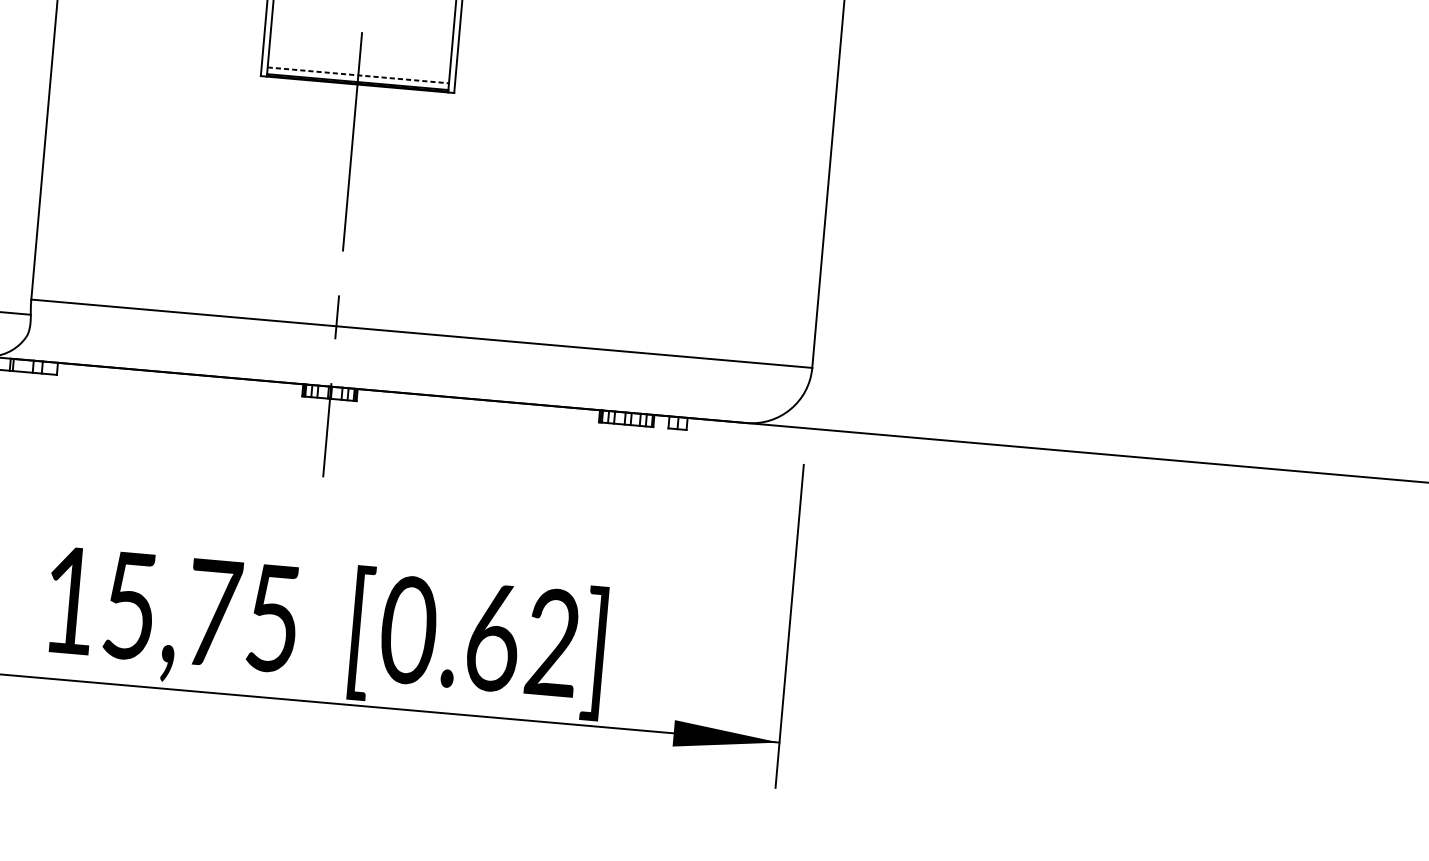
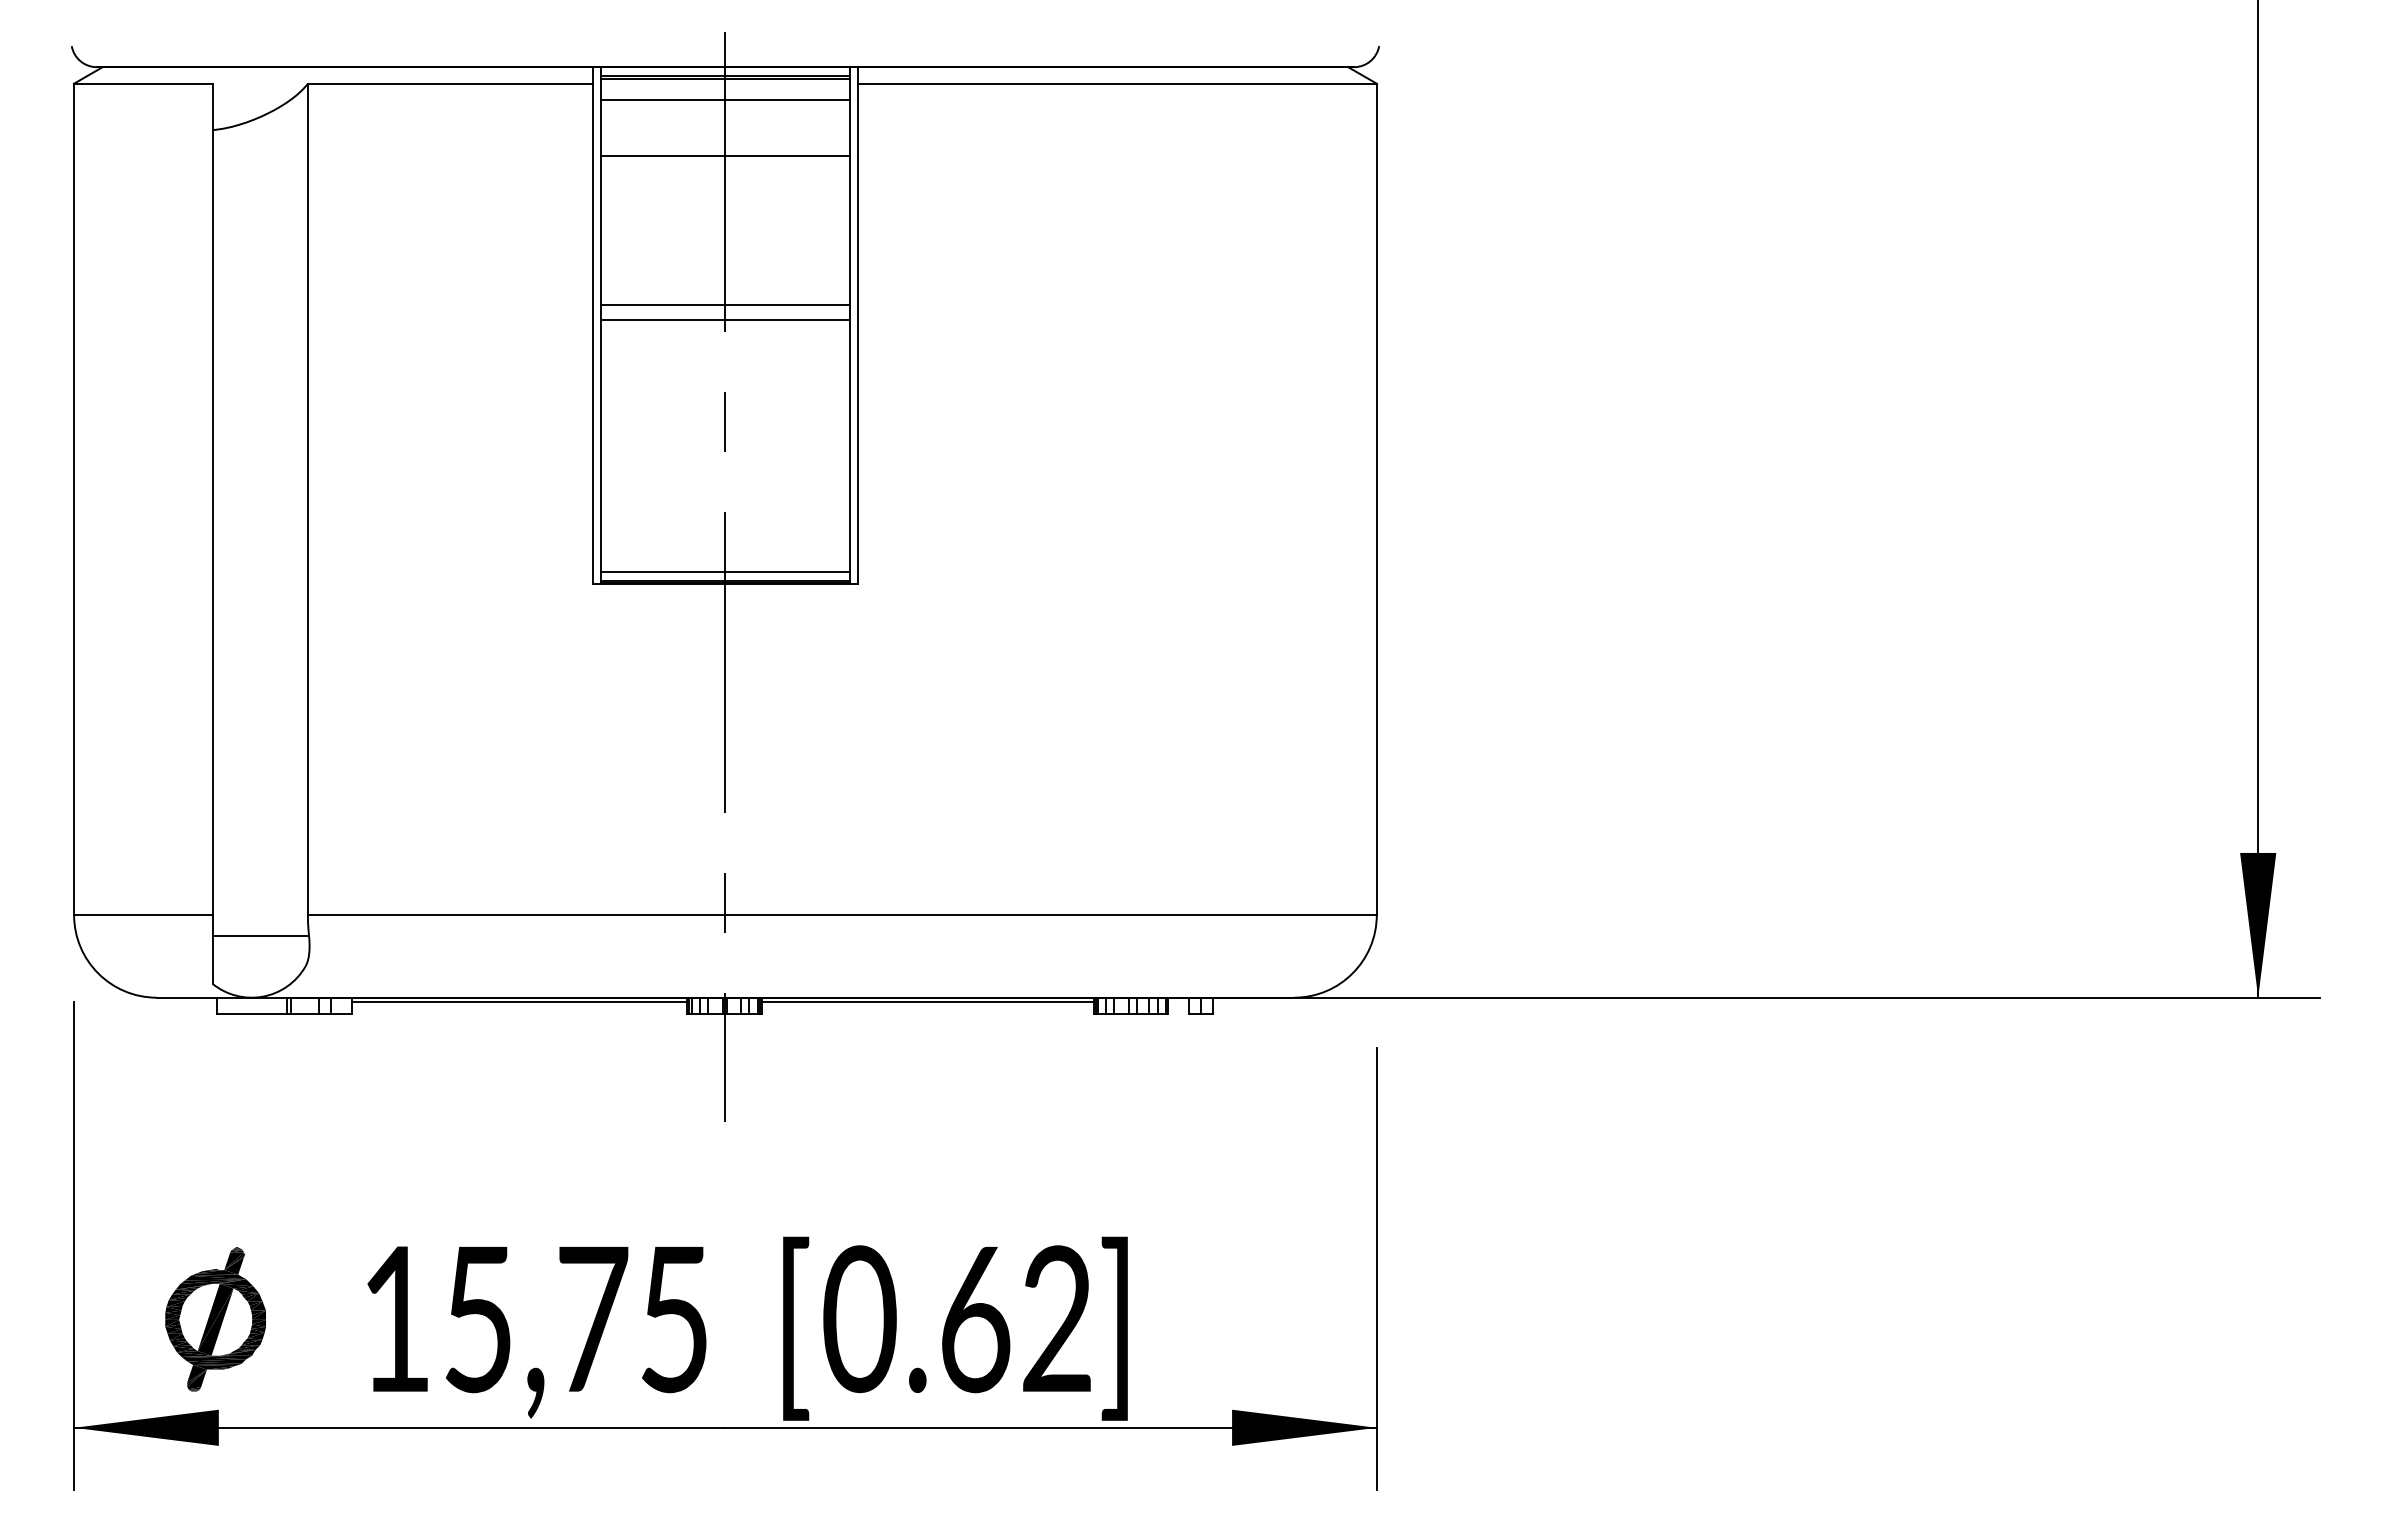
line: (358, 75) -> (725, 571), dashed -> solid
line: (180, 376) -> (519, 1001), added
line: (478, 402) -> (927, 1001), added

